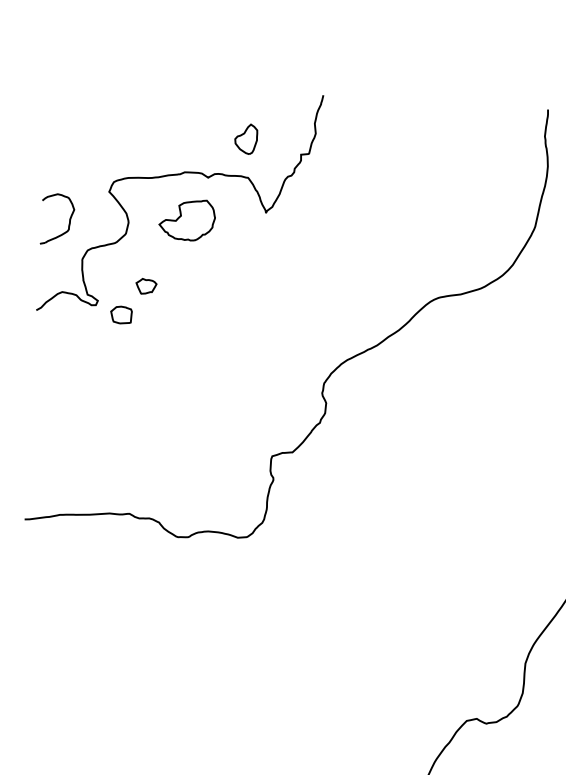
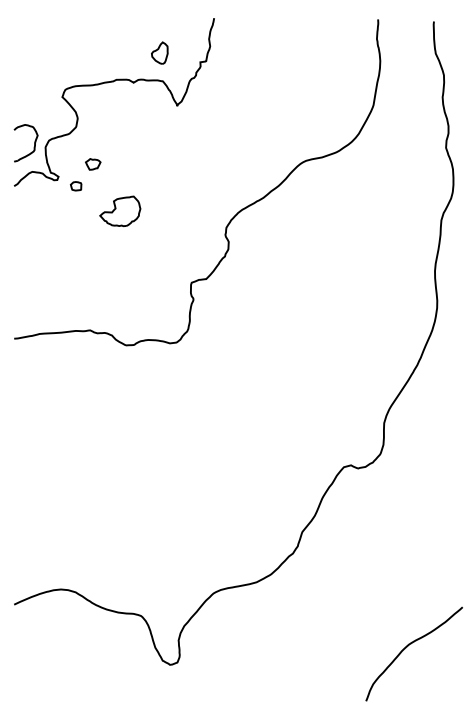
part: (187, 220) -> (120, 211), moved
part: (67, 225) -> (33, 147), moved
part: (120, 315) -> (75, 186), size x0.7

